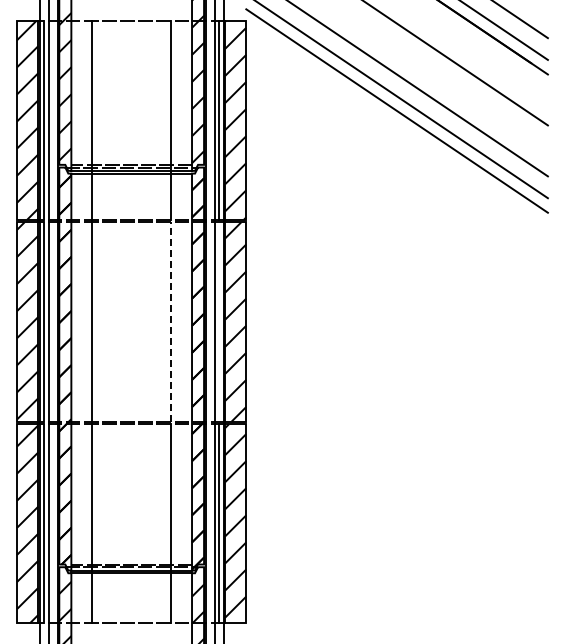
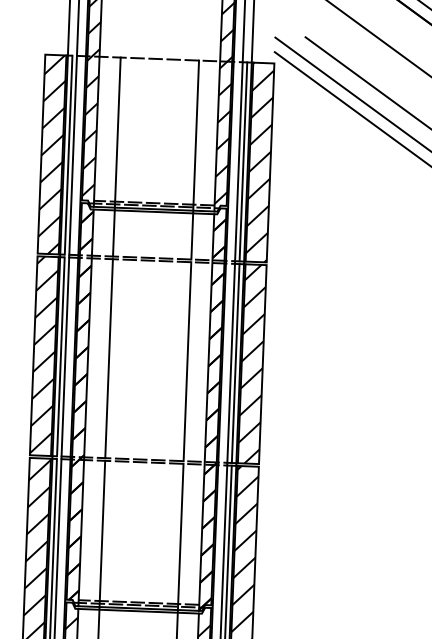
line: (170, 321) -> (187, 361), dashed -> solid
line: (219, 321) -> (236, 363), added

